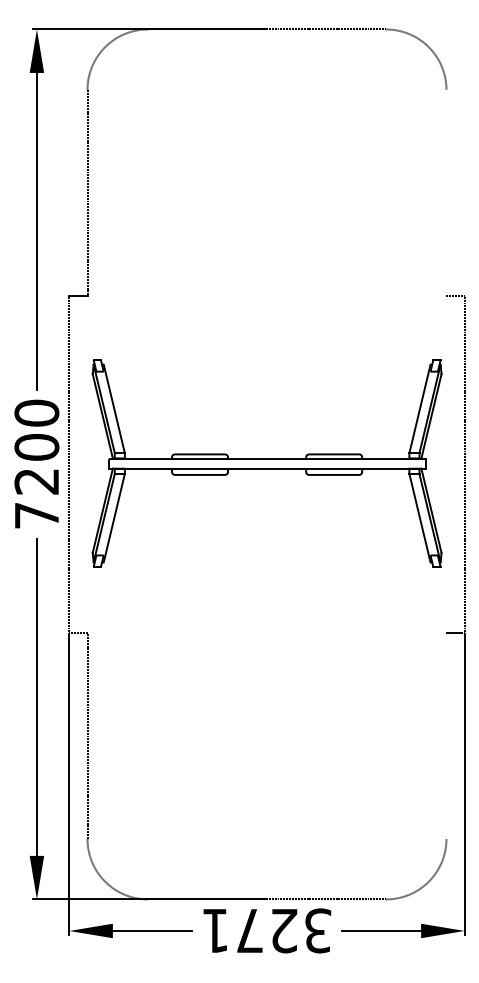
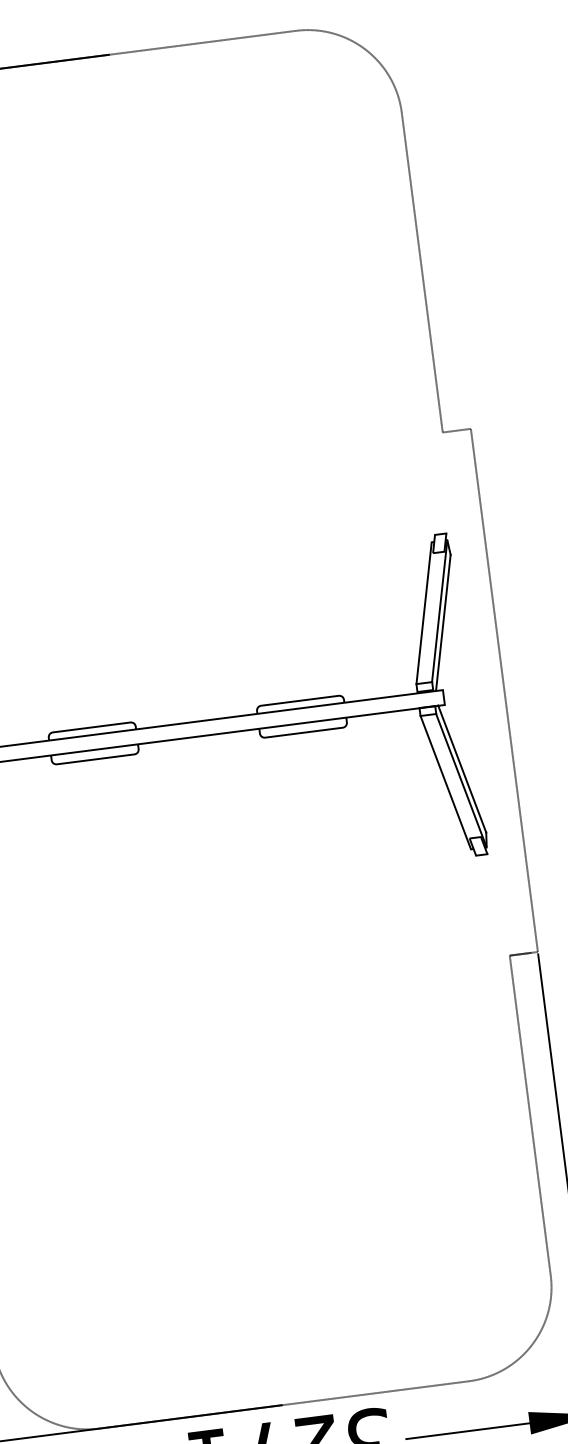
line: (446, 192) -> (422, 271), added
line: (446, 735) -> (530, 1114), added

